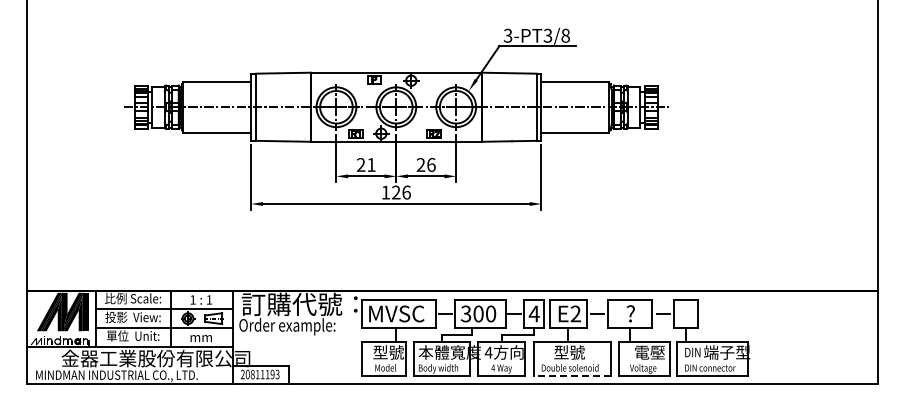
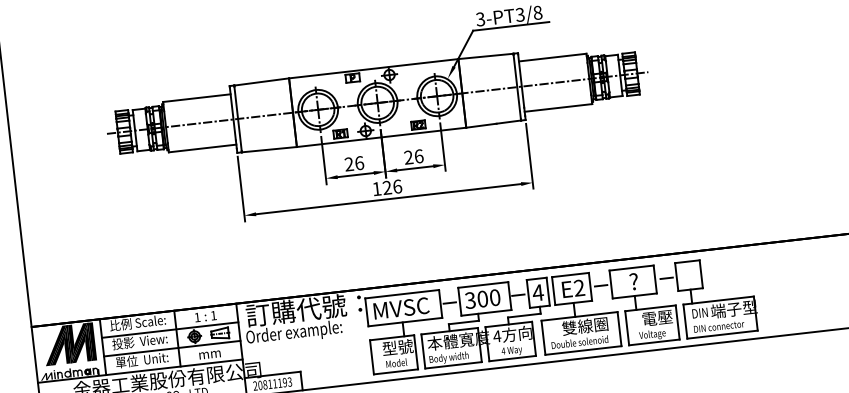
text: (371, 164) -> (359, 162), 21 -> 26
text: (577, 352) -> (585, 326), 型號 -> 雙線圈
line: (572, 376) -> (583, 350), dashed -> solid

